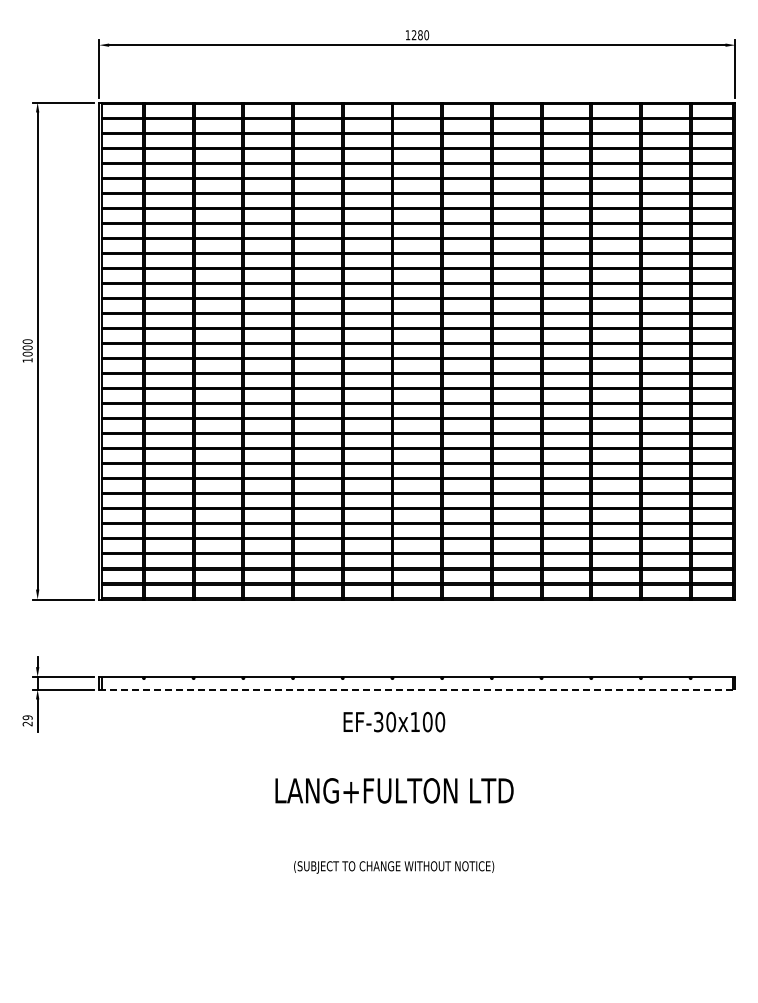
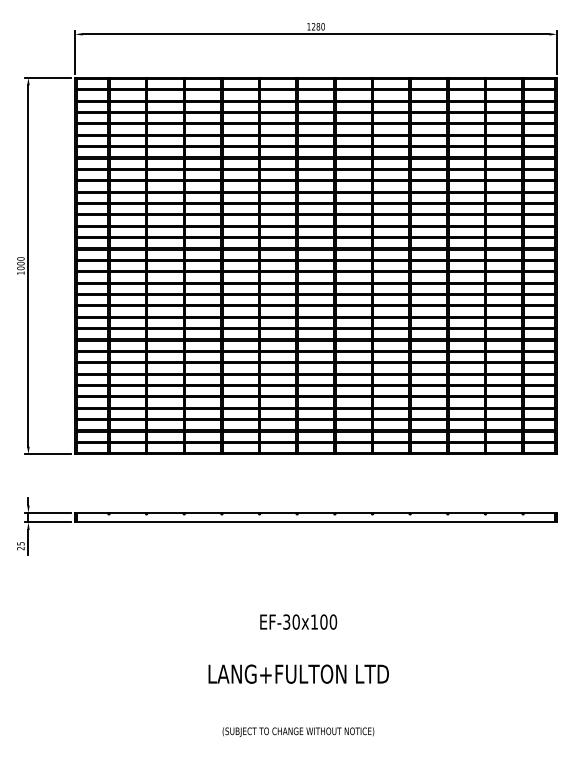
line: (417, 689) -> (316, 522), dashed -> solid
text: (27, 717) -> (20, 543), 29 -> 25
text: (394, 792) -> (298, 675), moved

